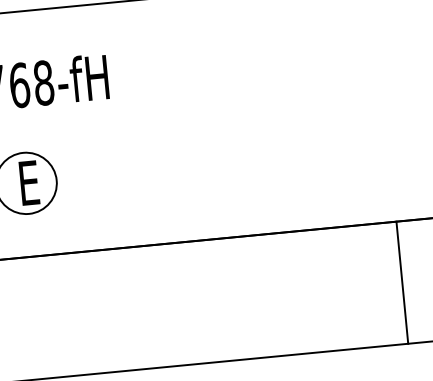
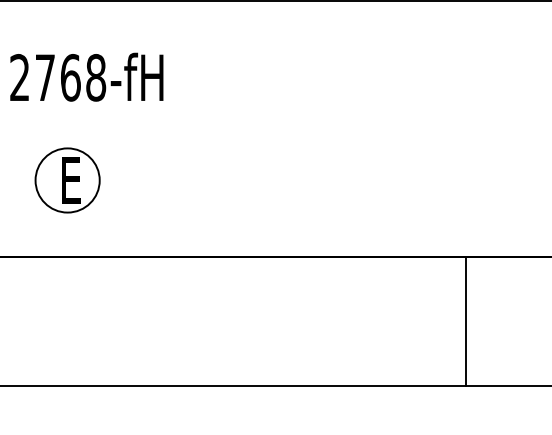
line: (402, 282) -> (466, 321), moved

